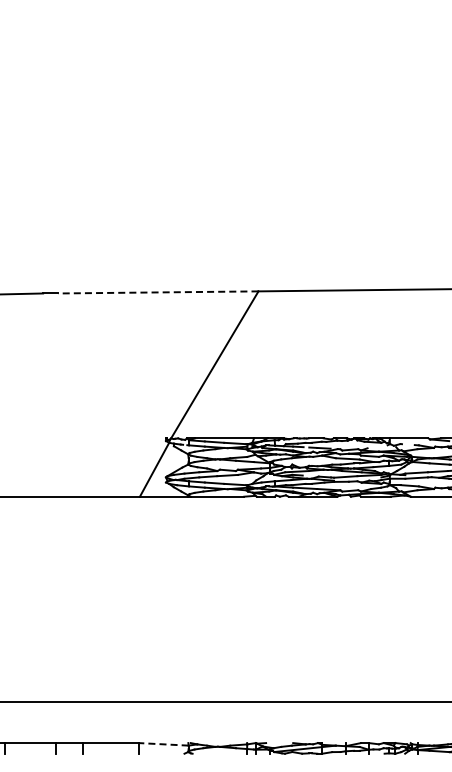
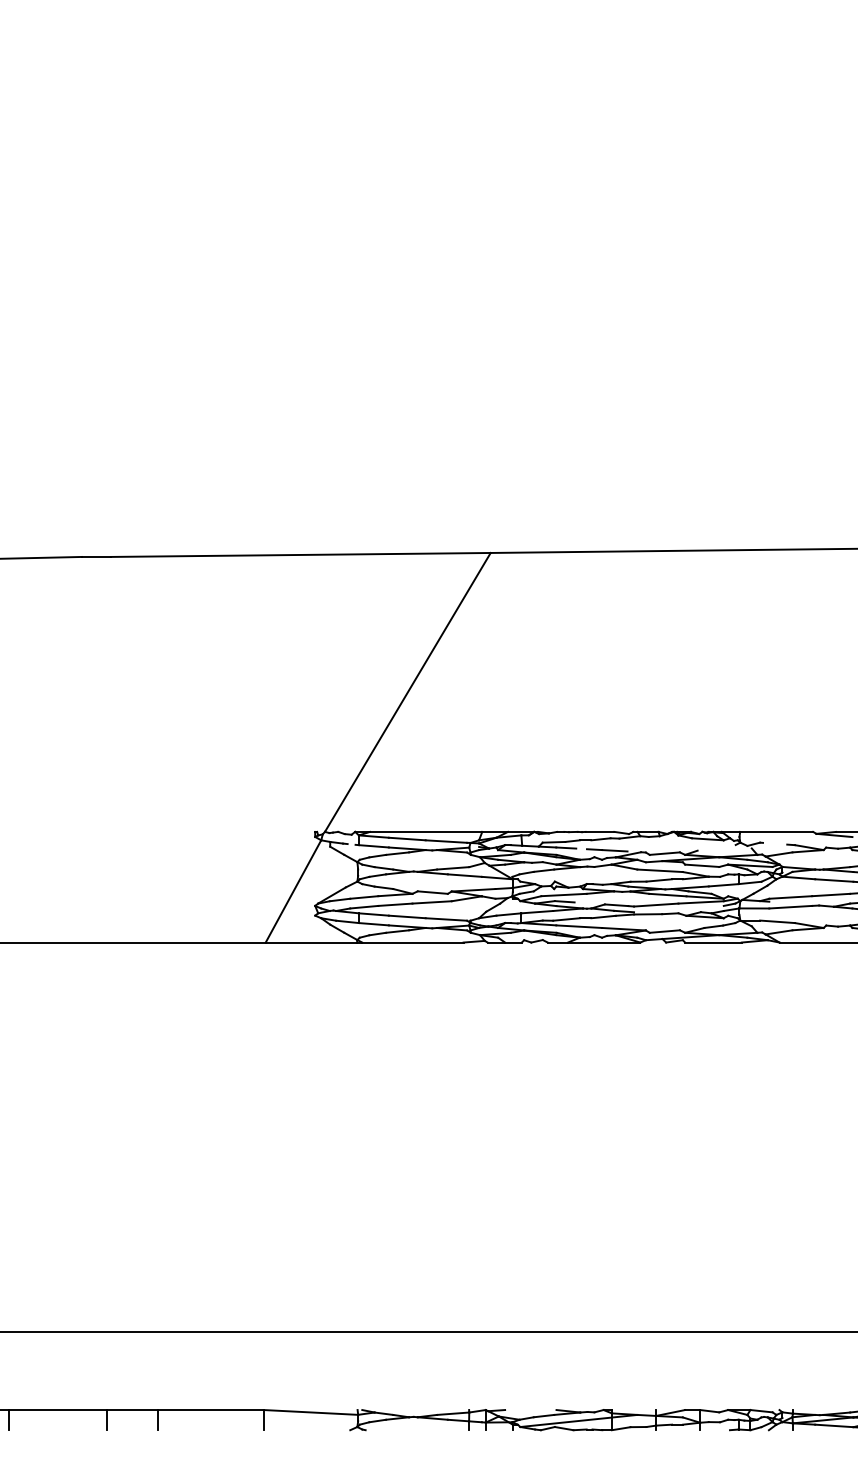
line: (157, 292) -> (299, 555), dashed -> solid
line: (163, 744) -> (310, 1412), dashed -> solid

